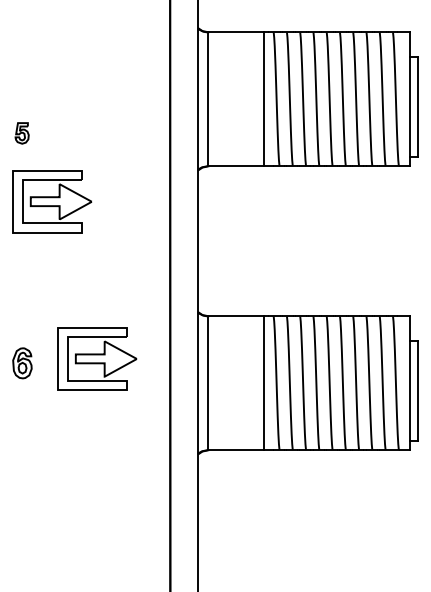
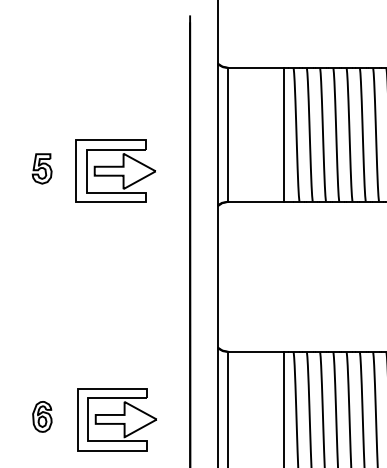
part: (21, 133) -> (41, 169), size x1.43
part: (52, 201) -> (116, 171), moved
part: (97, 358) -> (117, 419), moved
part: (22, 363) -> (42, 417), moved

